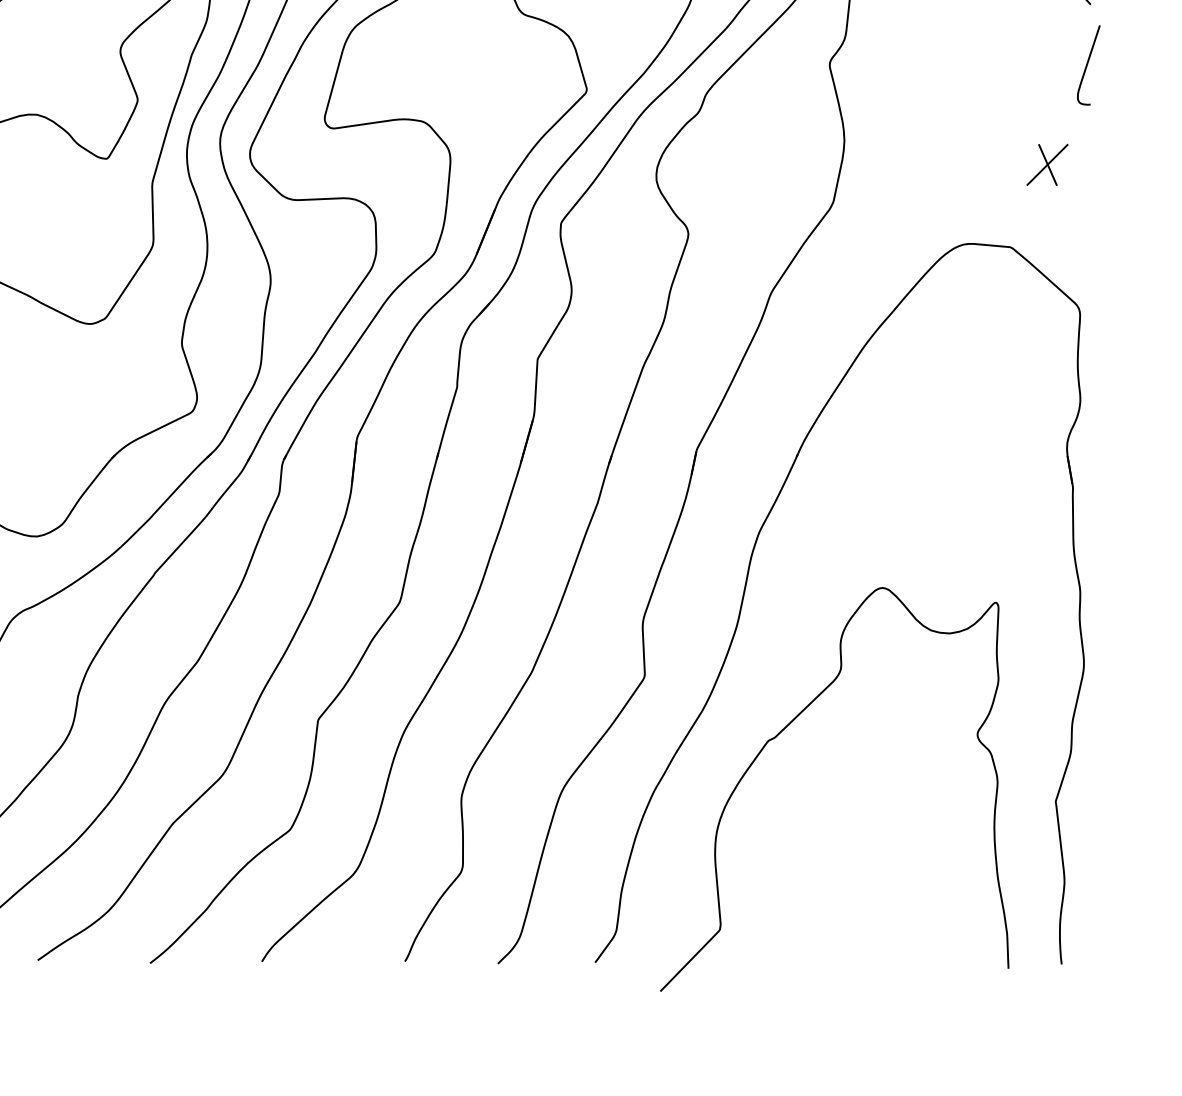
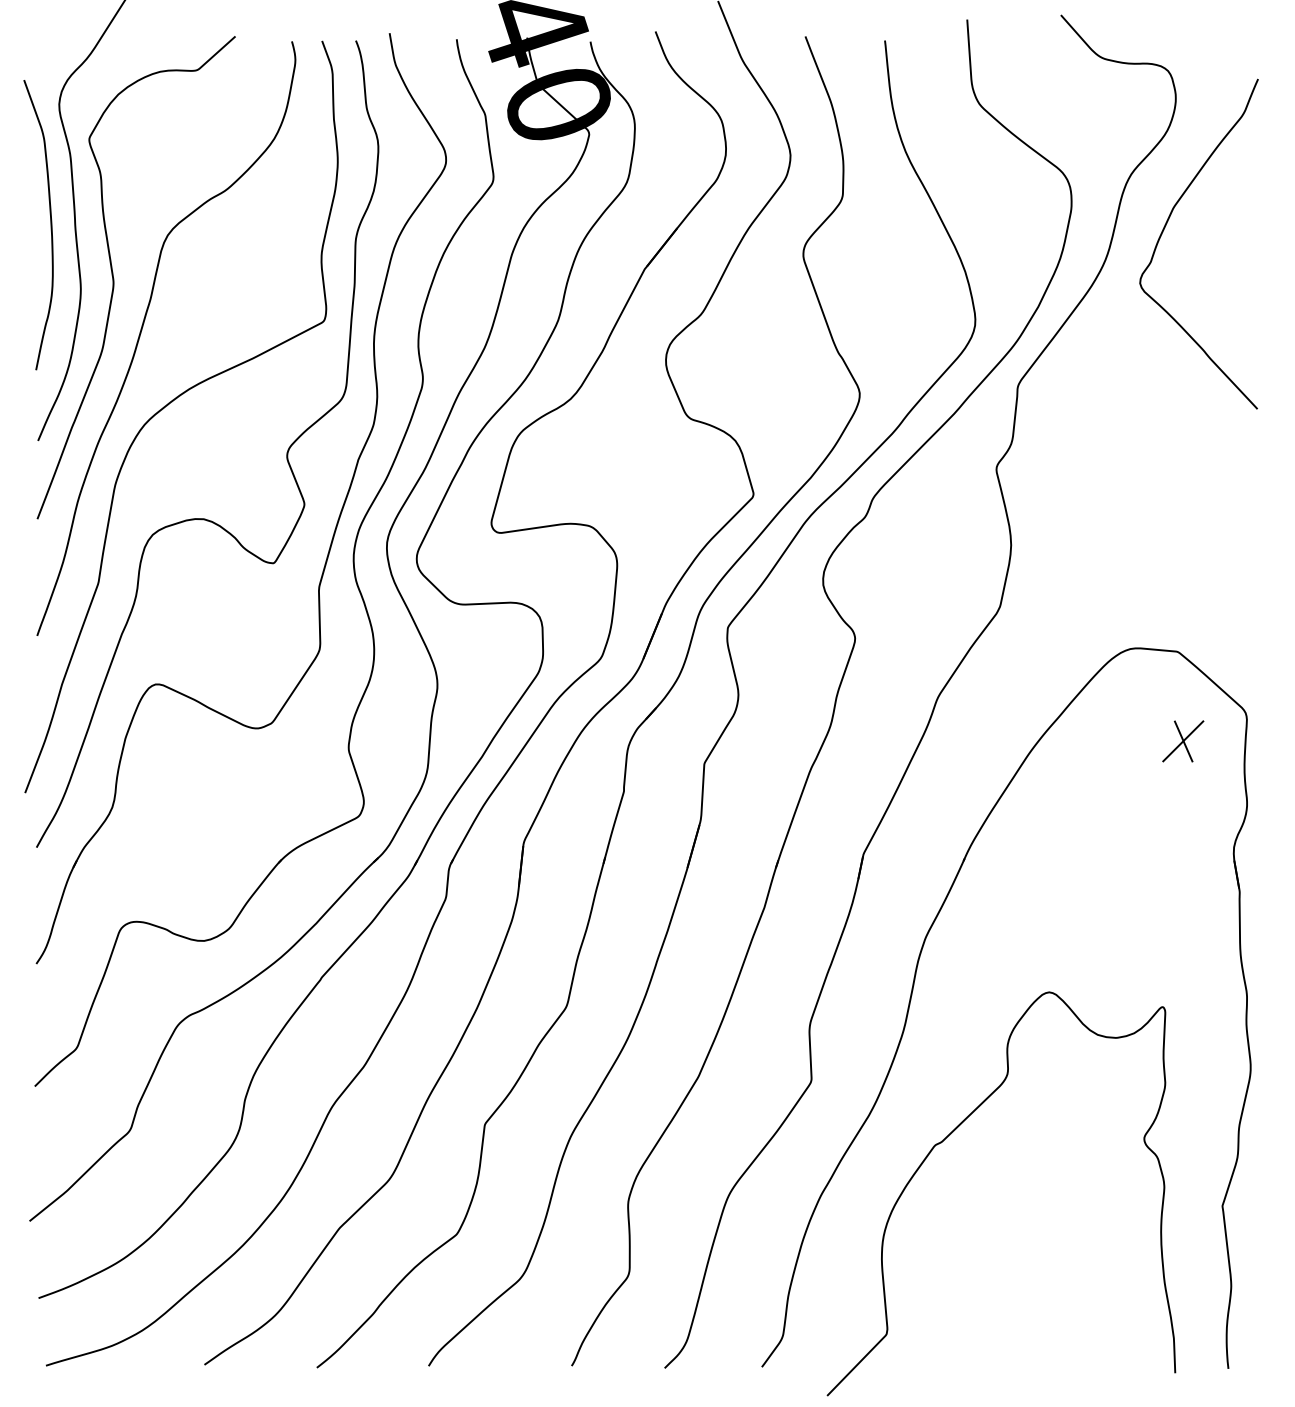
curve: (1087, 65) -> (1254, 469), removed
part: (1047, 165) -> (1183, 741), moved

